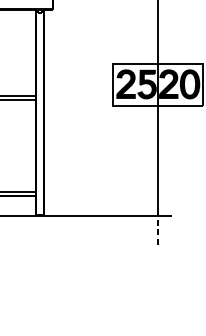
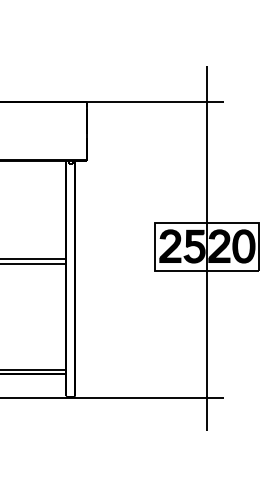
line: (158, 229) -> (207, 413), dashed -> solid

